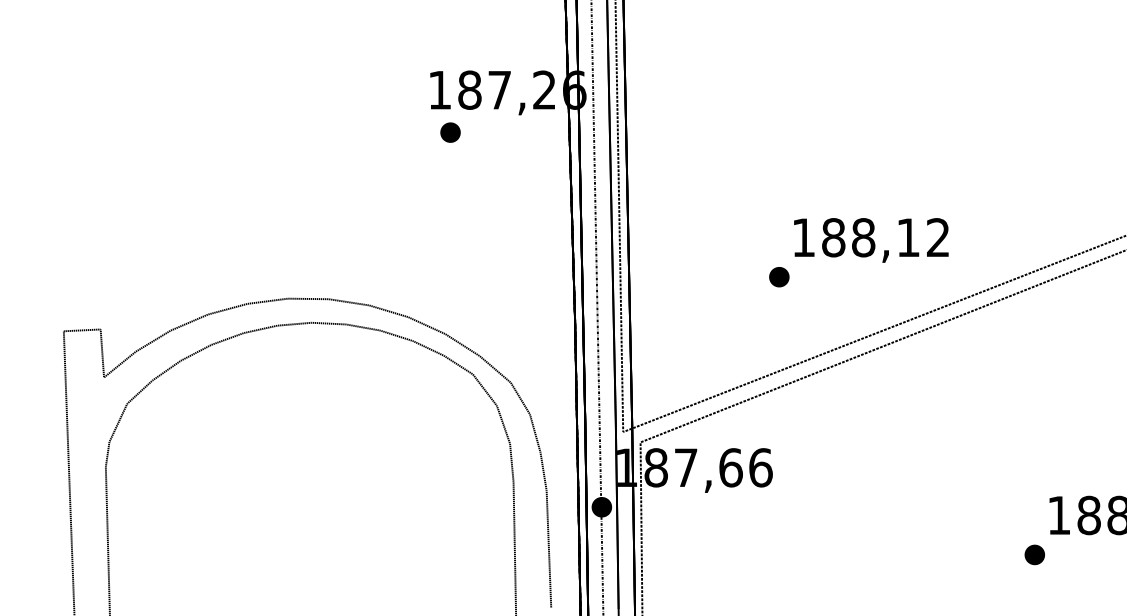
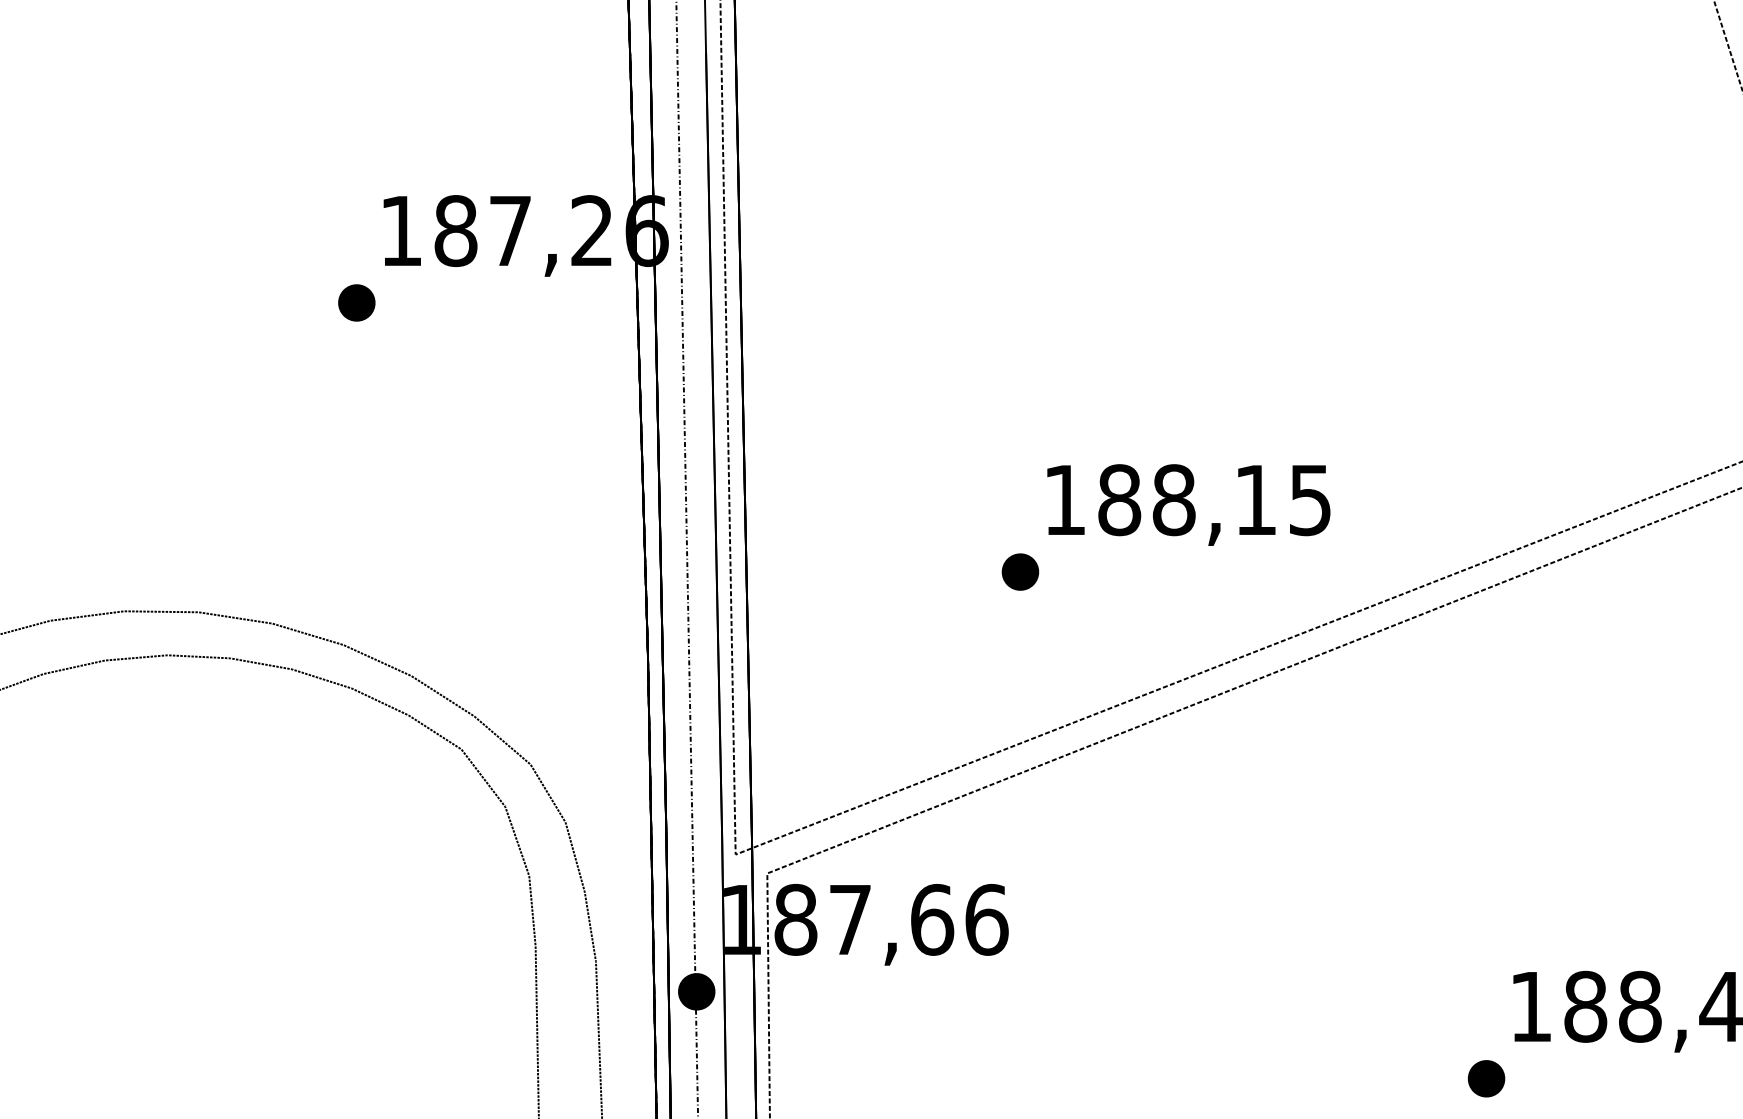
part: (450, 132) -> (356, 302), moved
text: (938, 237) -> (1310, 499), 188,12 -> 188,15

